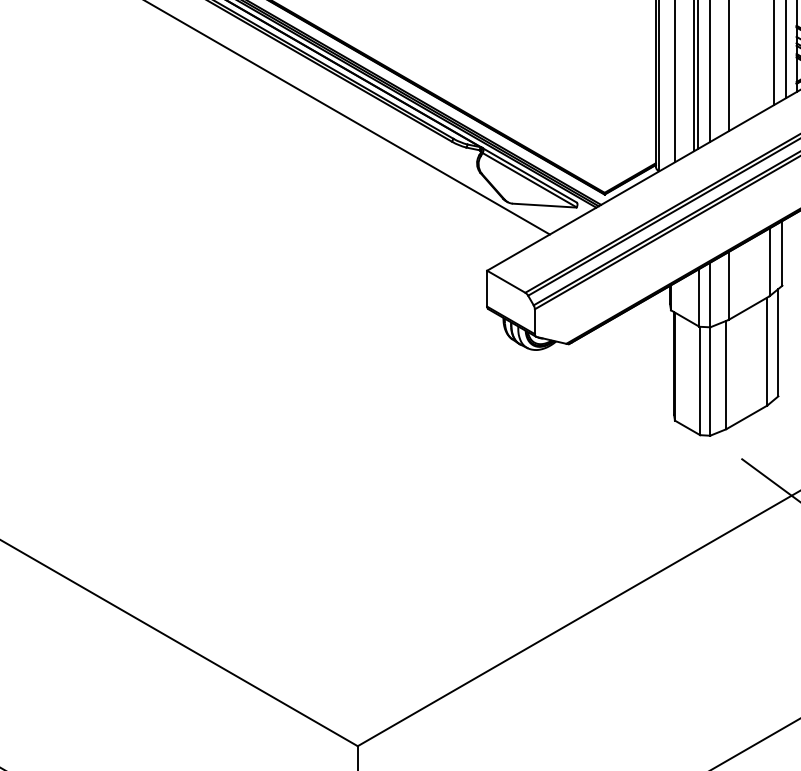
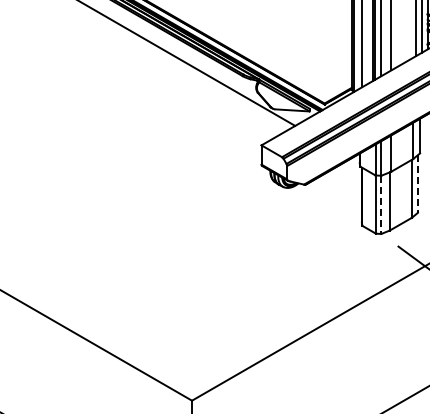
line: (777, 343) -> (417, 184), solid -> dashed
line: (710, 382) -> (381, 205), solid -> dashed

